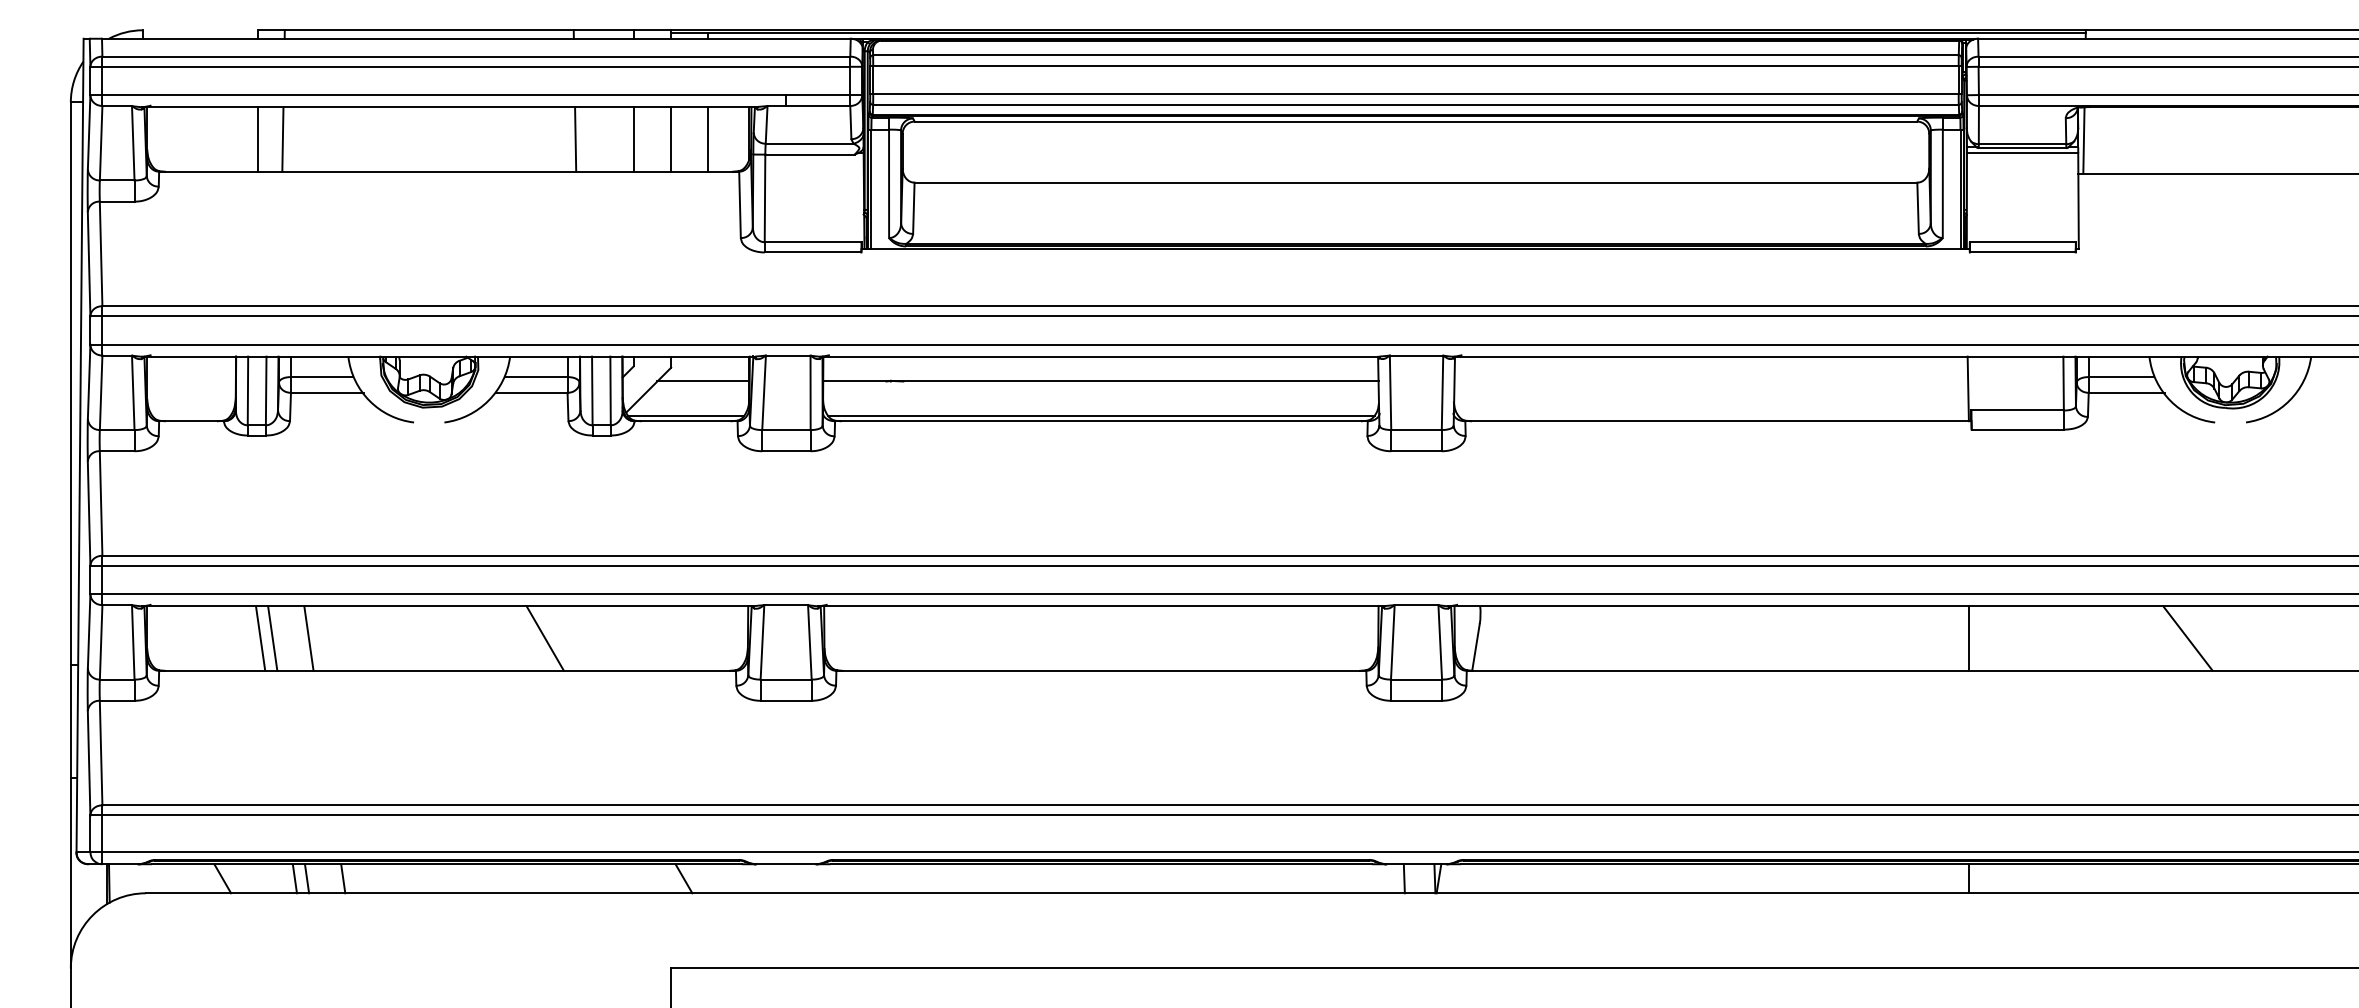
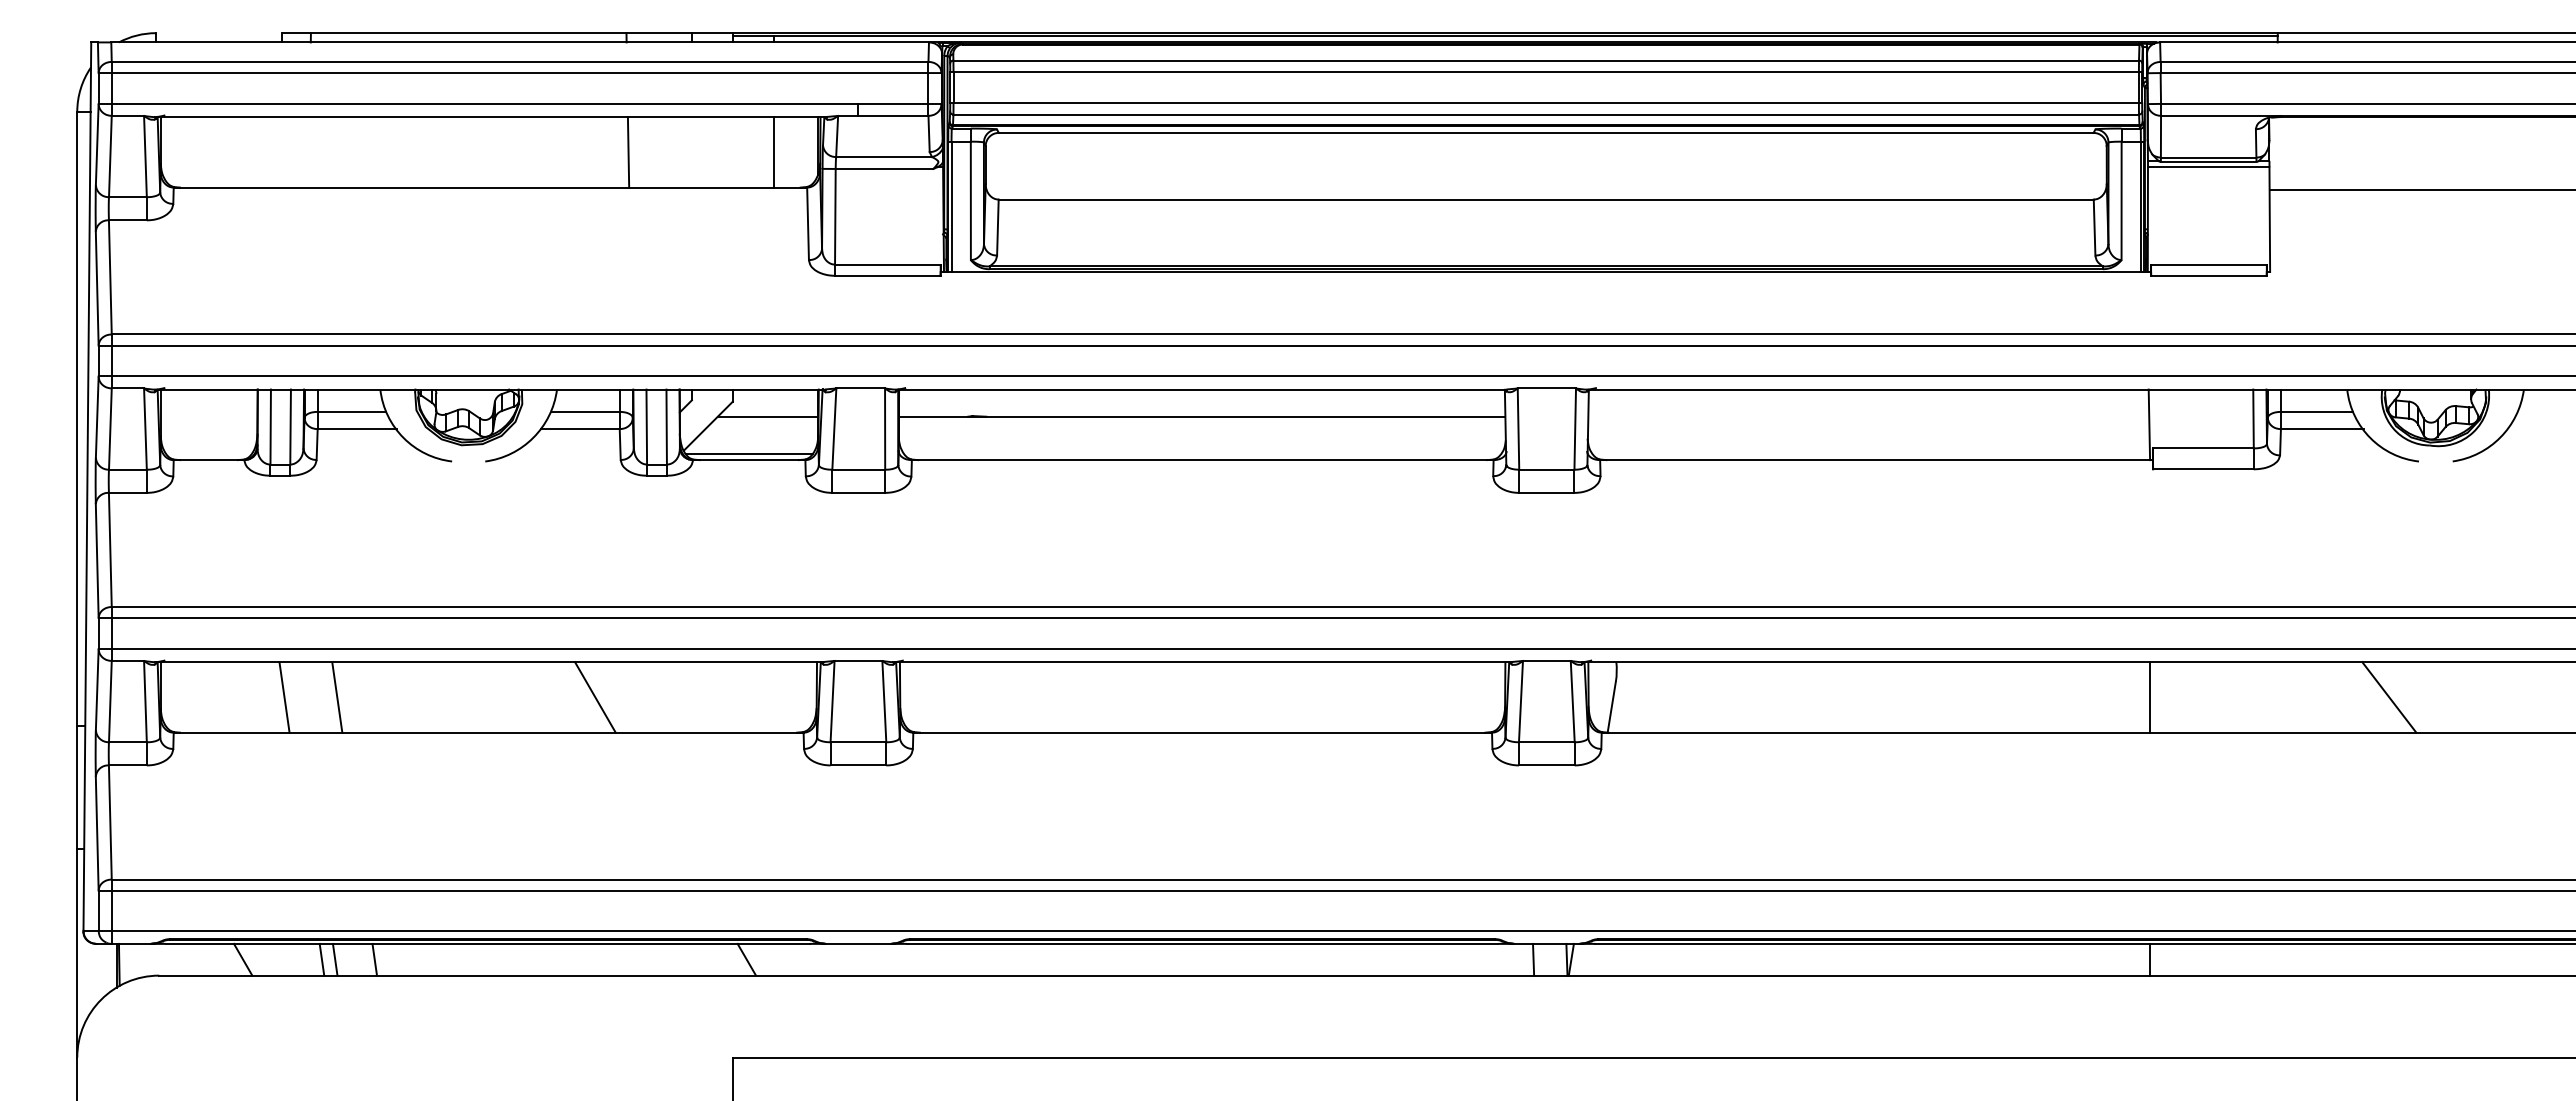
line: (258, 139) -> (282, 152), removed
line: (282, 139) -> (308, 152), removed
line: (633, 139) -> (691, 152), removed
line: (670, 139) -> (732, 152), removed
line: (2083, 140) -> (2275, 153), removed
line: (1101, 415) -> (1202, 453), removed
line: (272, 638) -> (297, 697), removed

